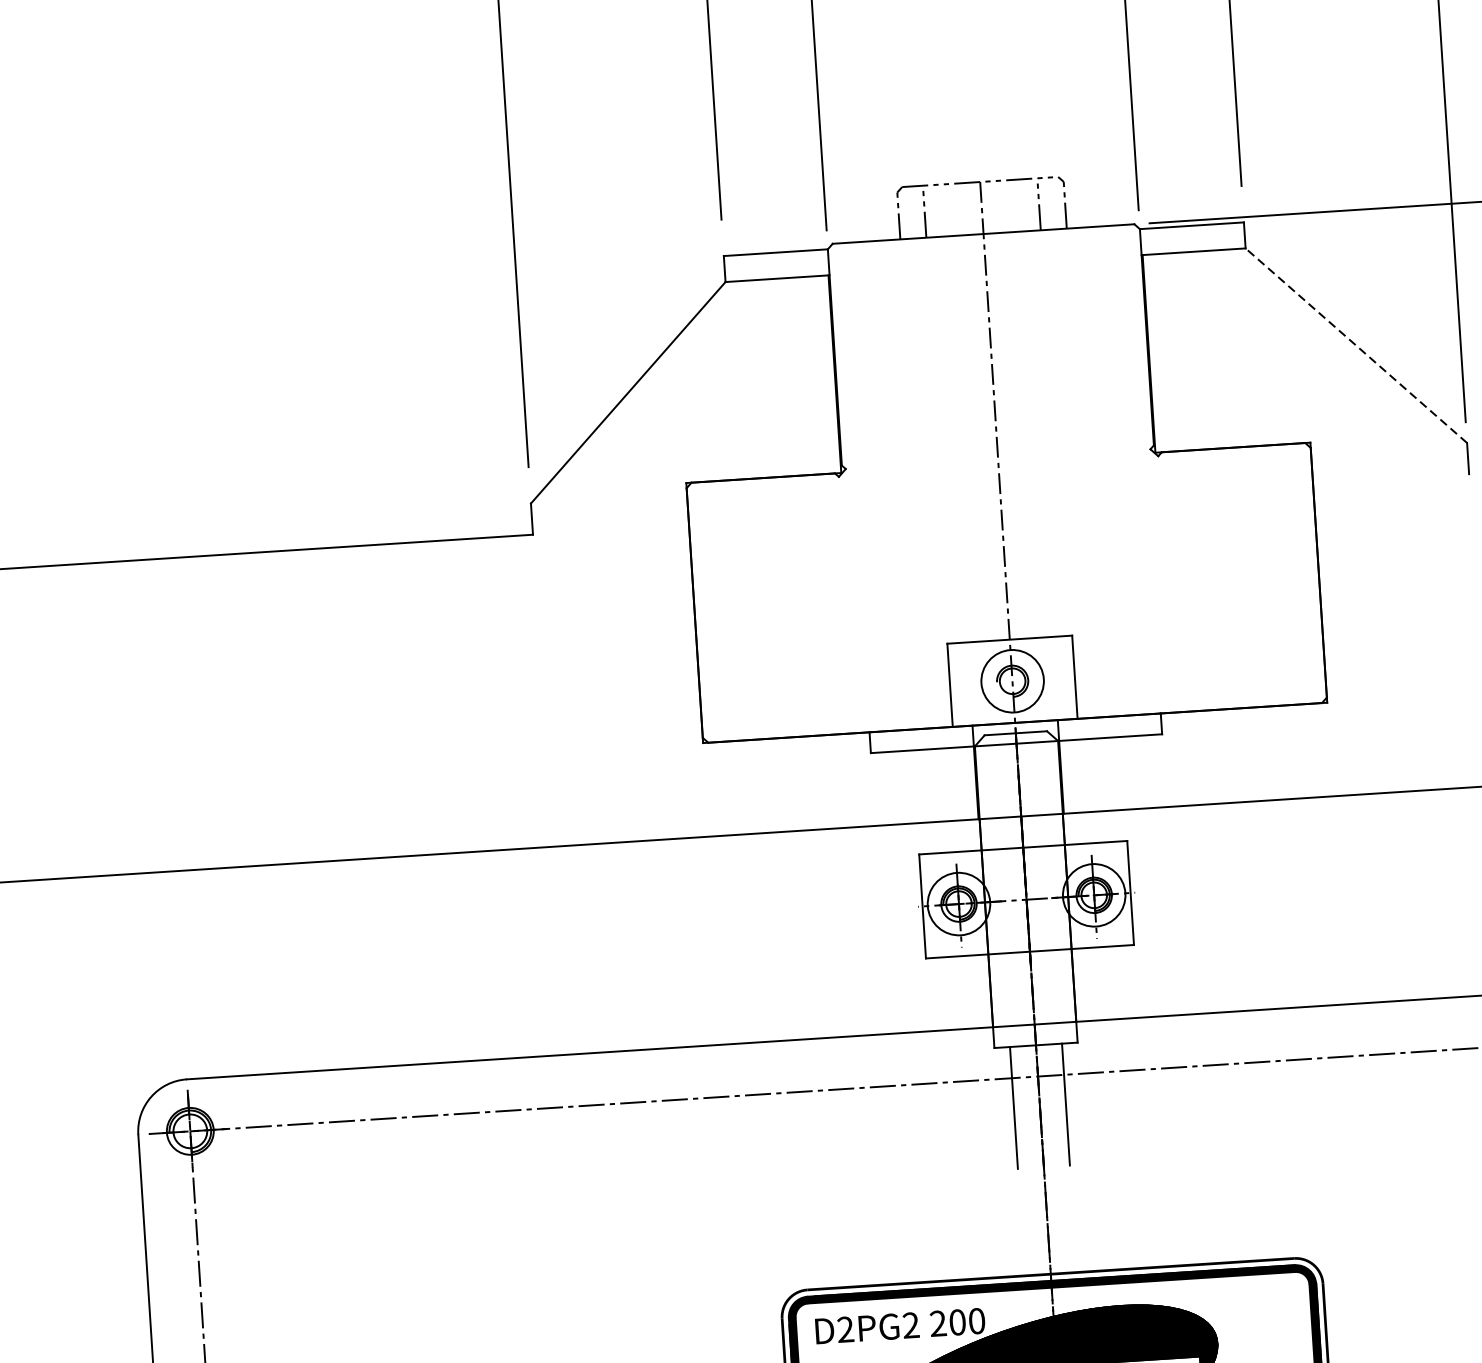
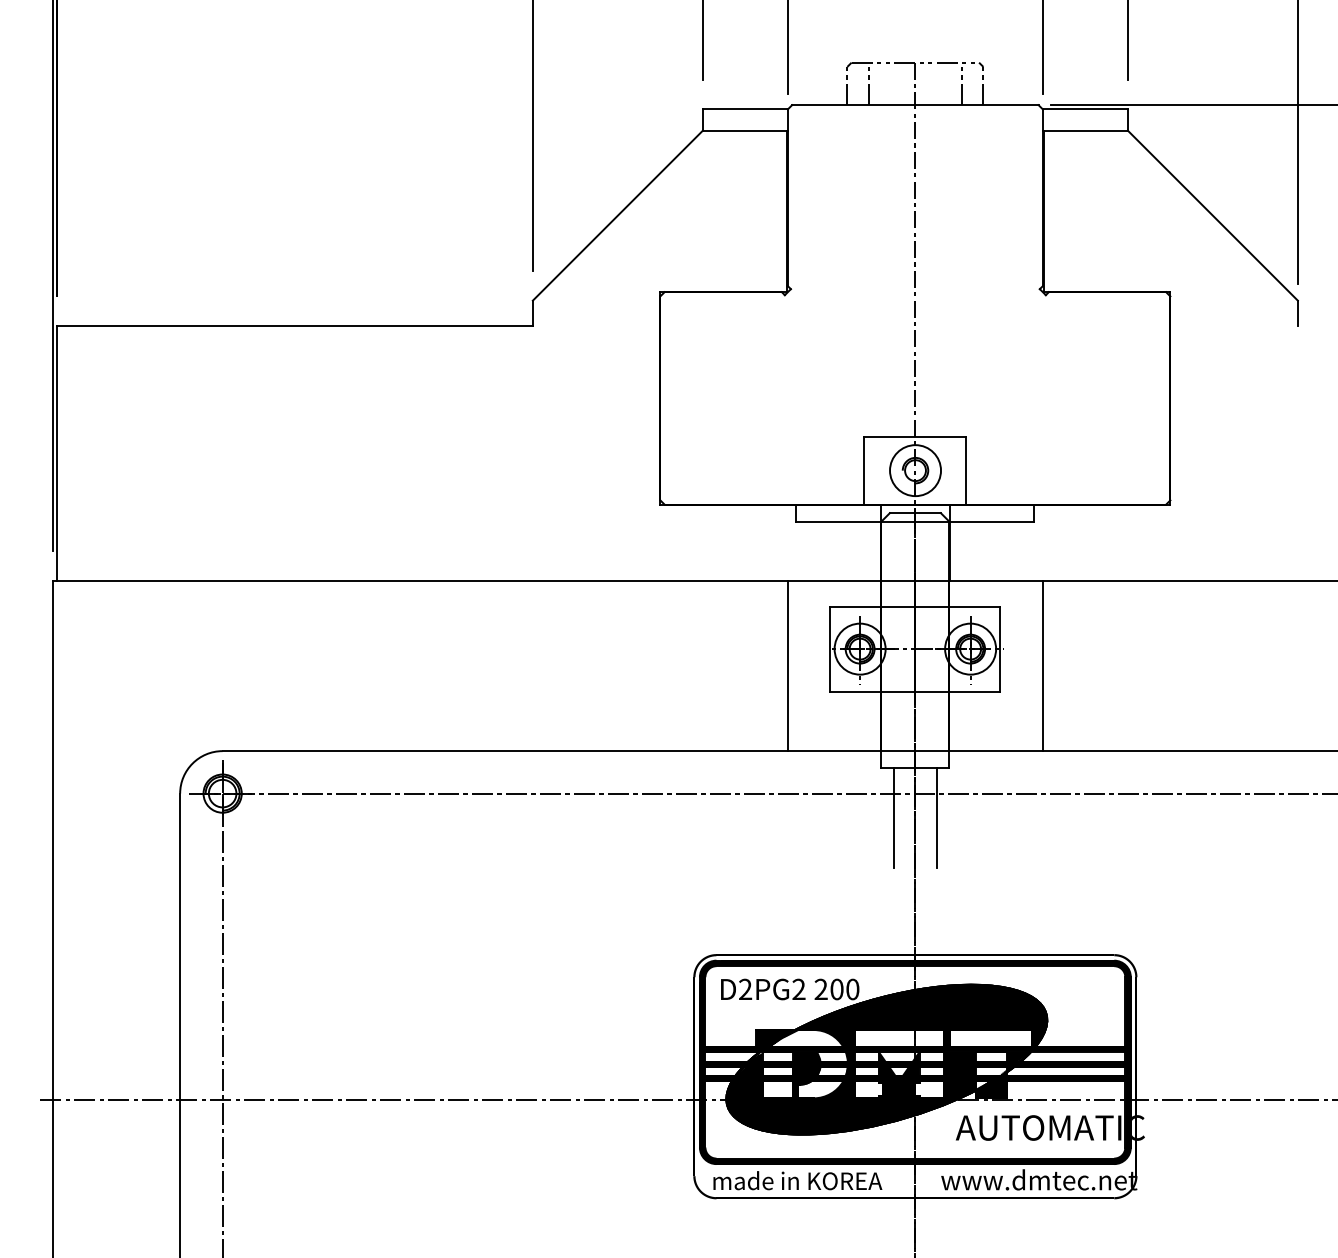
line: (1355, 345) -> (1212, 215), dashed -> solid
line: (1183, 910) -> (1042, 666), added
line: (871, 931) -> (787, 666), added

